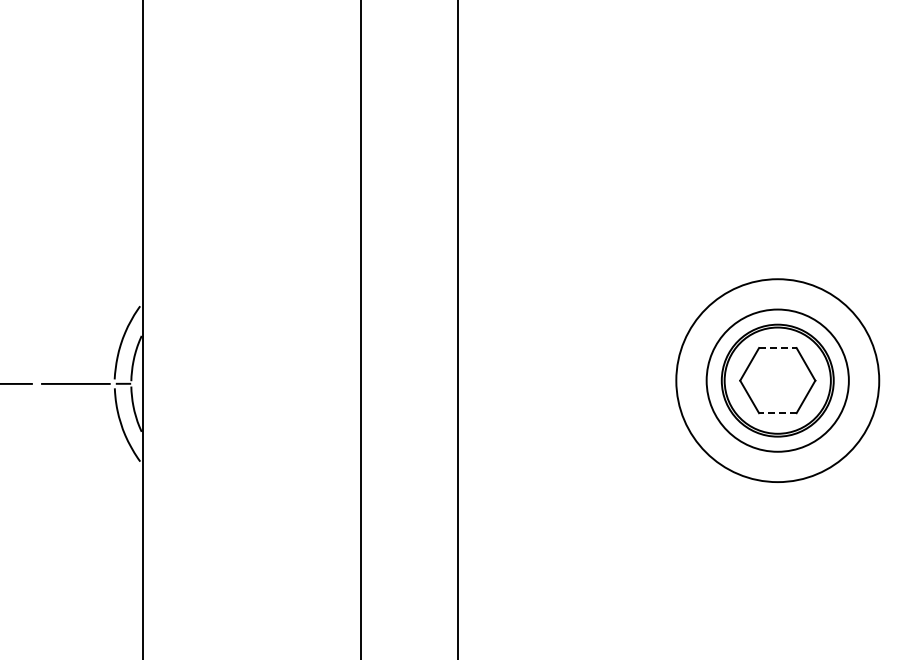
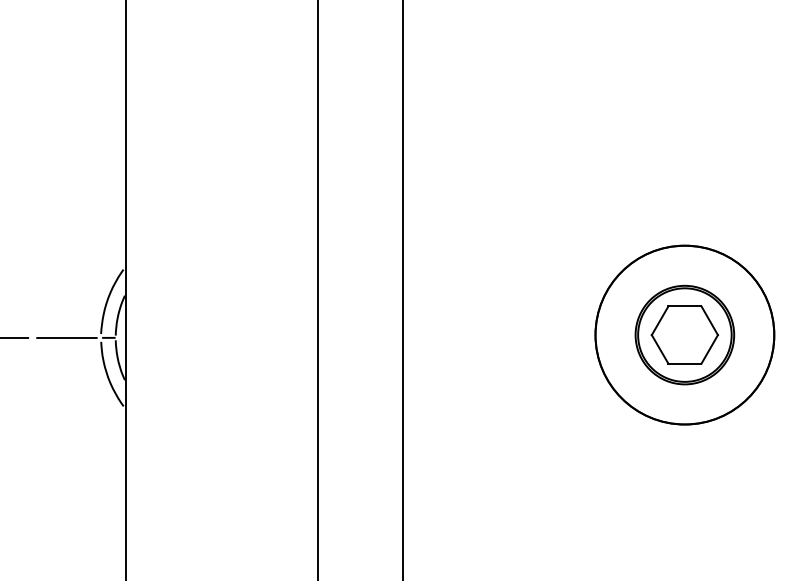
line: (777, 348) -> (684, 306), dashed -> solid
circle: (777, 380) -> (684, 334), size x1.43
line: (777, 413) -> (684, 364), dashed -> solid

